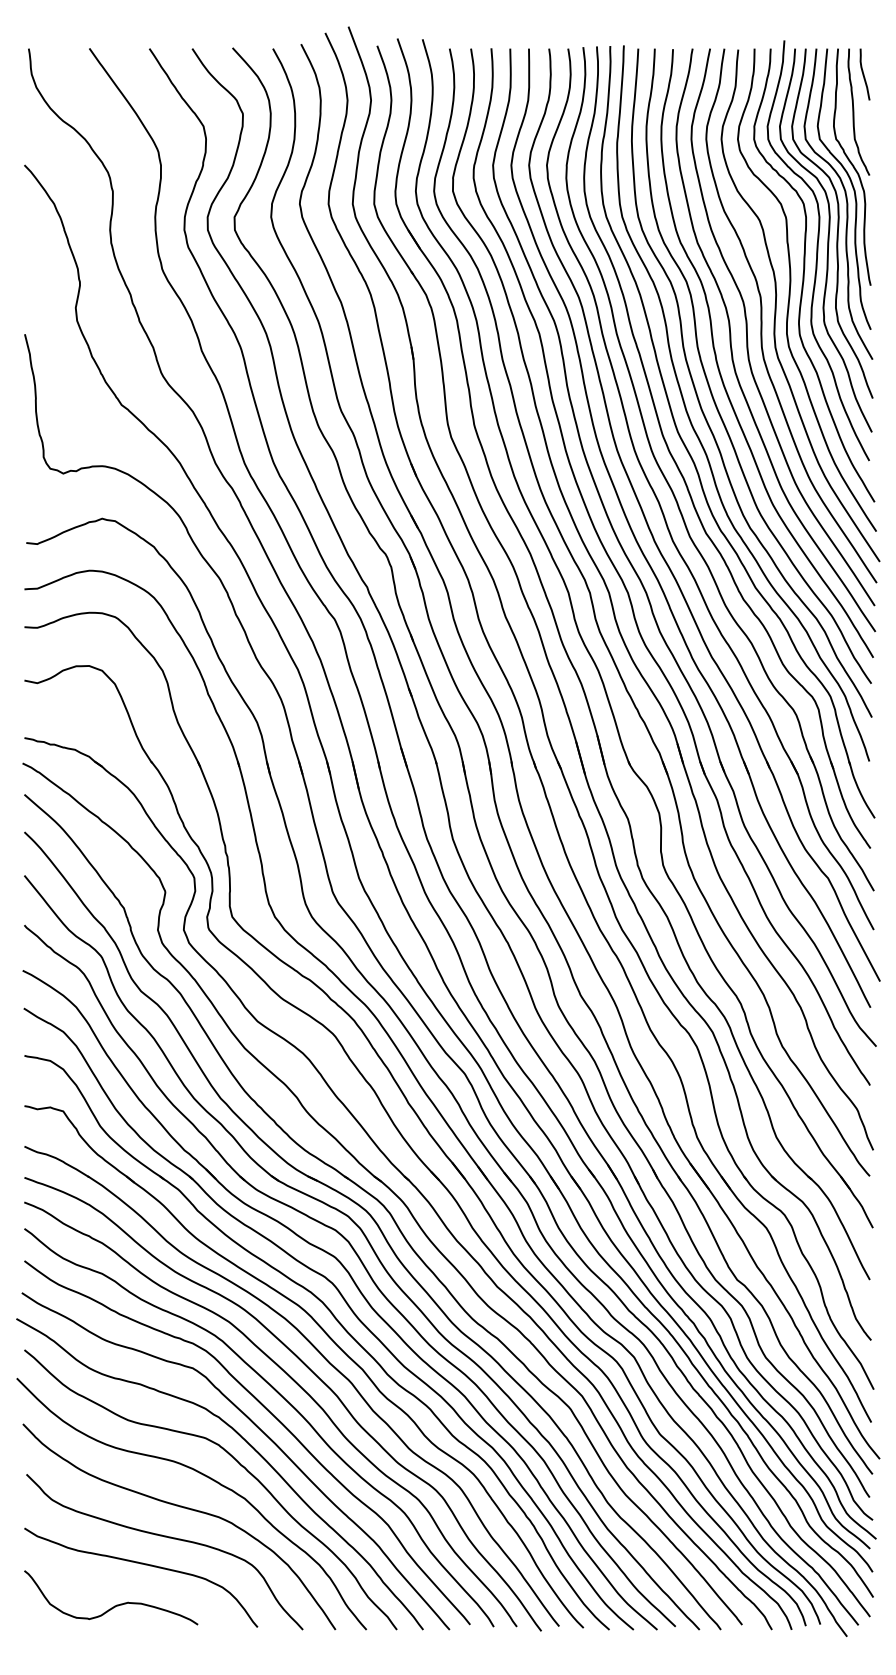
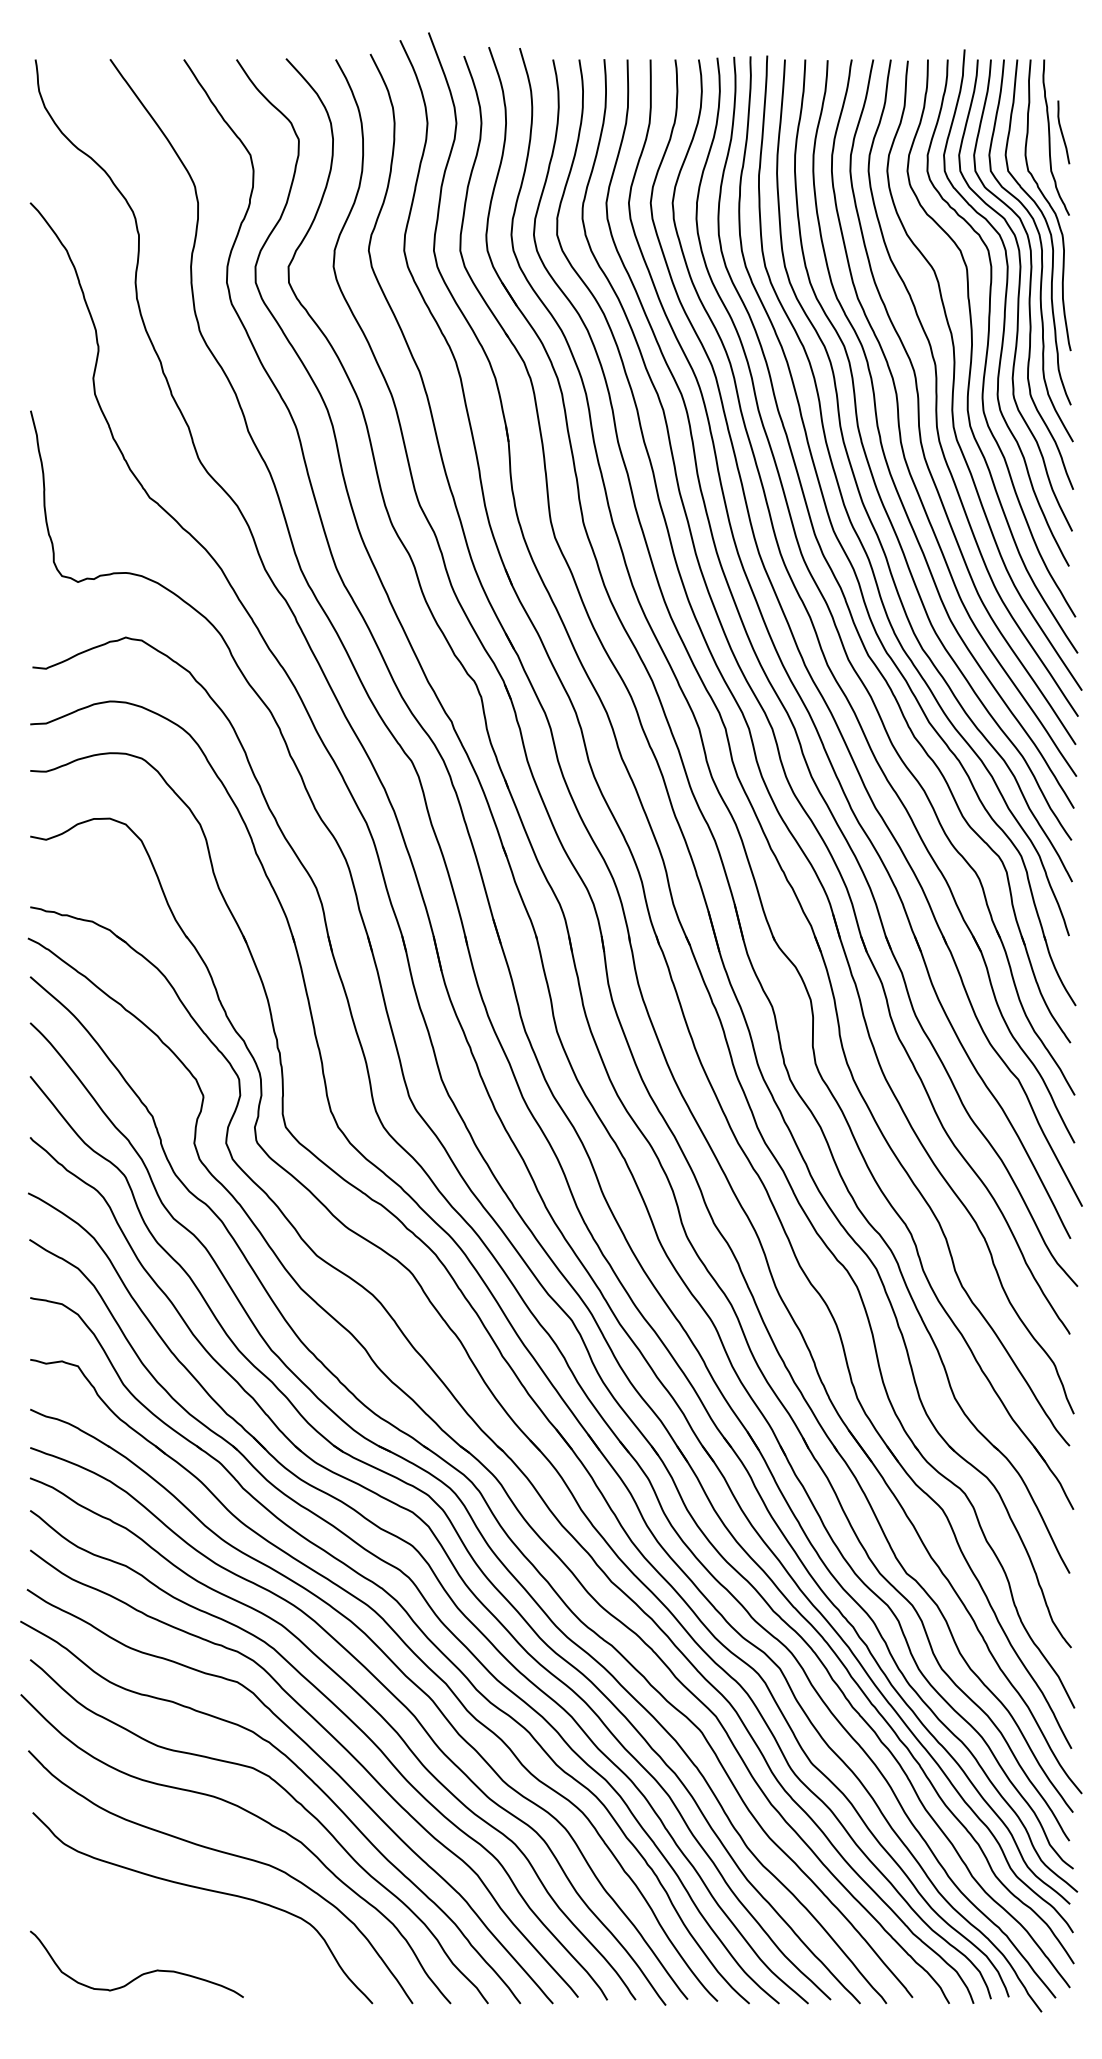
curve: (864, 74) -> (1062, 132), moved
curve: (142, 1564) -> (175, 1923), removed

